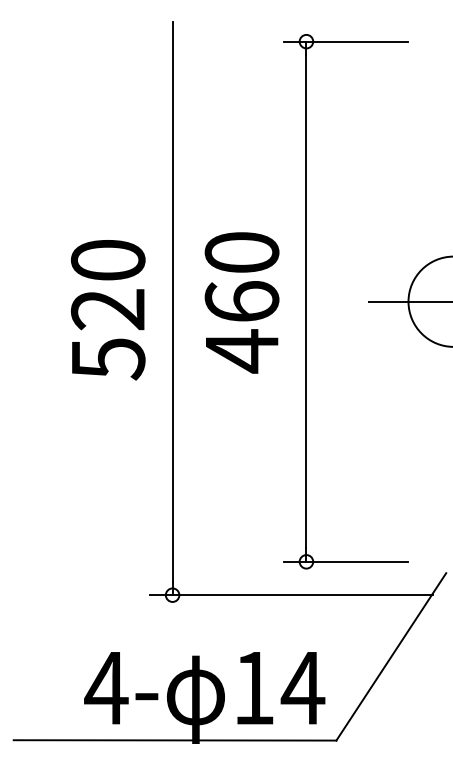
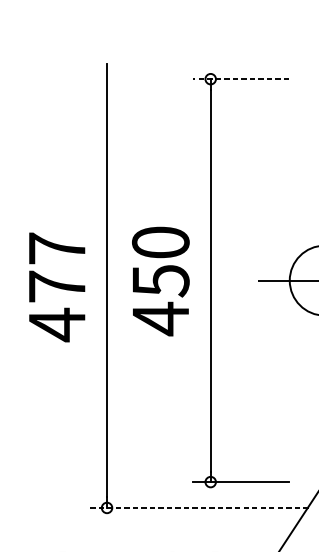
line: (345, 41) -> (240, 79), solid -> dashed
text: (241, 302) -> (160, 281), 460 -> 450
text: (107, 310) -> (56, 287), 520 -> 477
line: (290, 595) -> (198, 508), solid -> dashed

